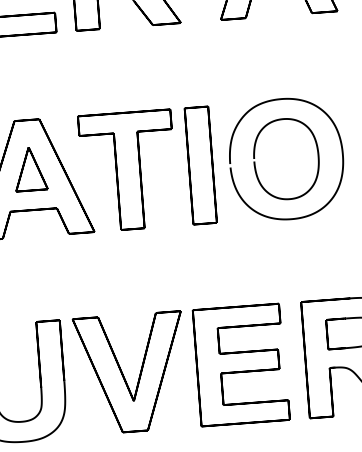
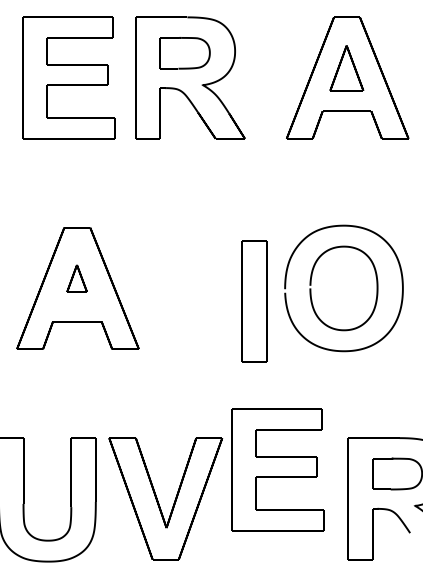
part: (200, 165) -> (254, 301), moved
part: (29, 168) -> (76, 278), size x0.6
part: (128, 171) -> (178, 288), removed
part: (240, 364) -> (277, 469), moved

